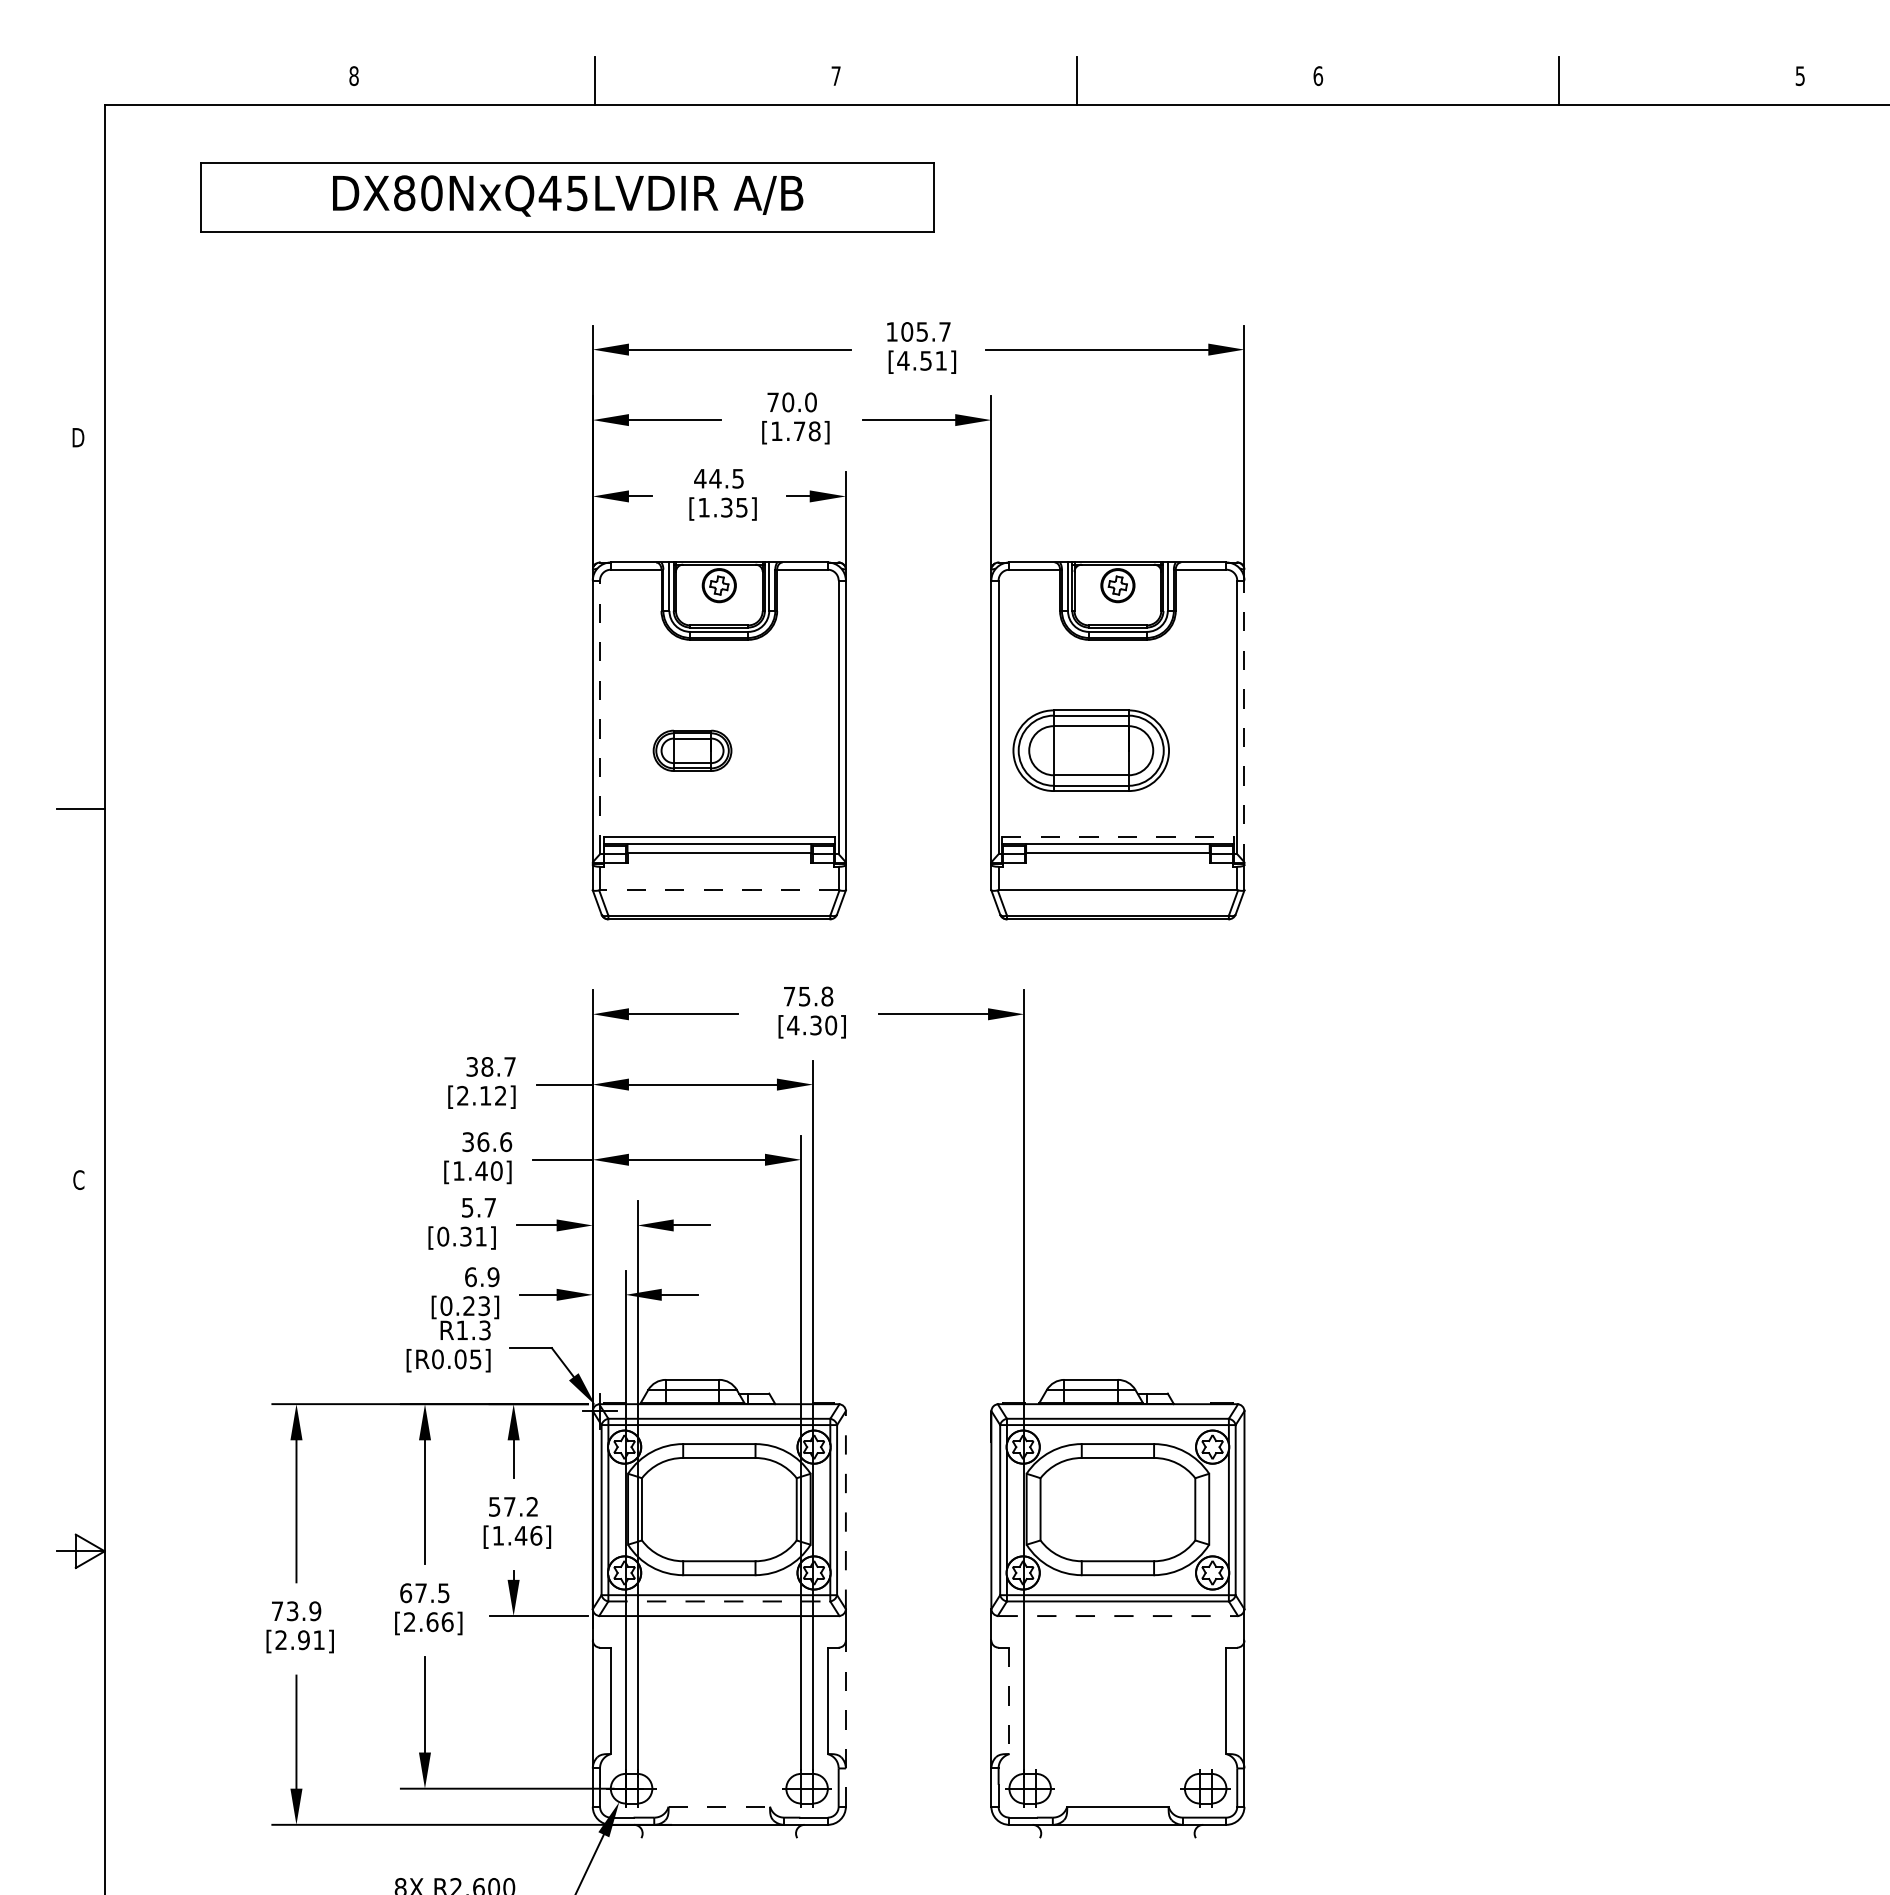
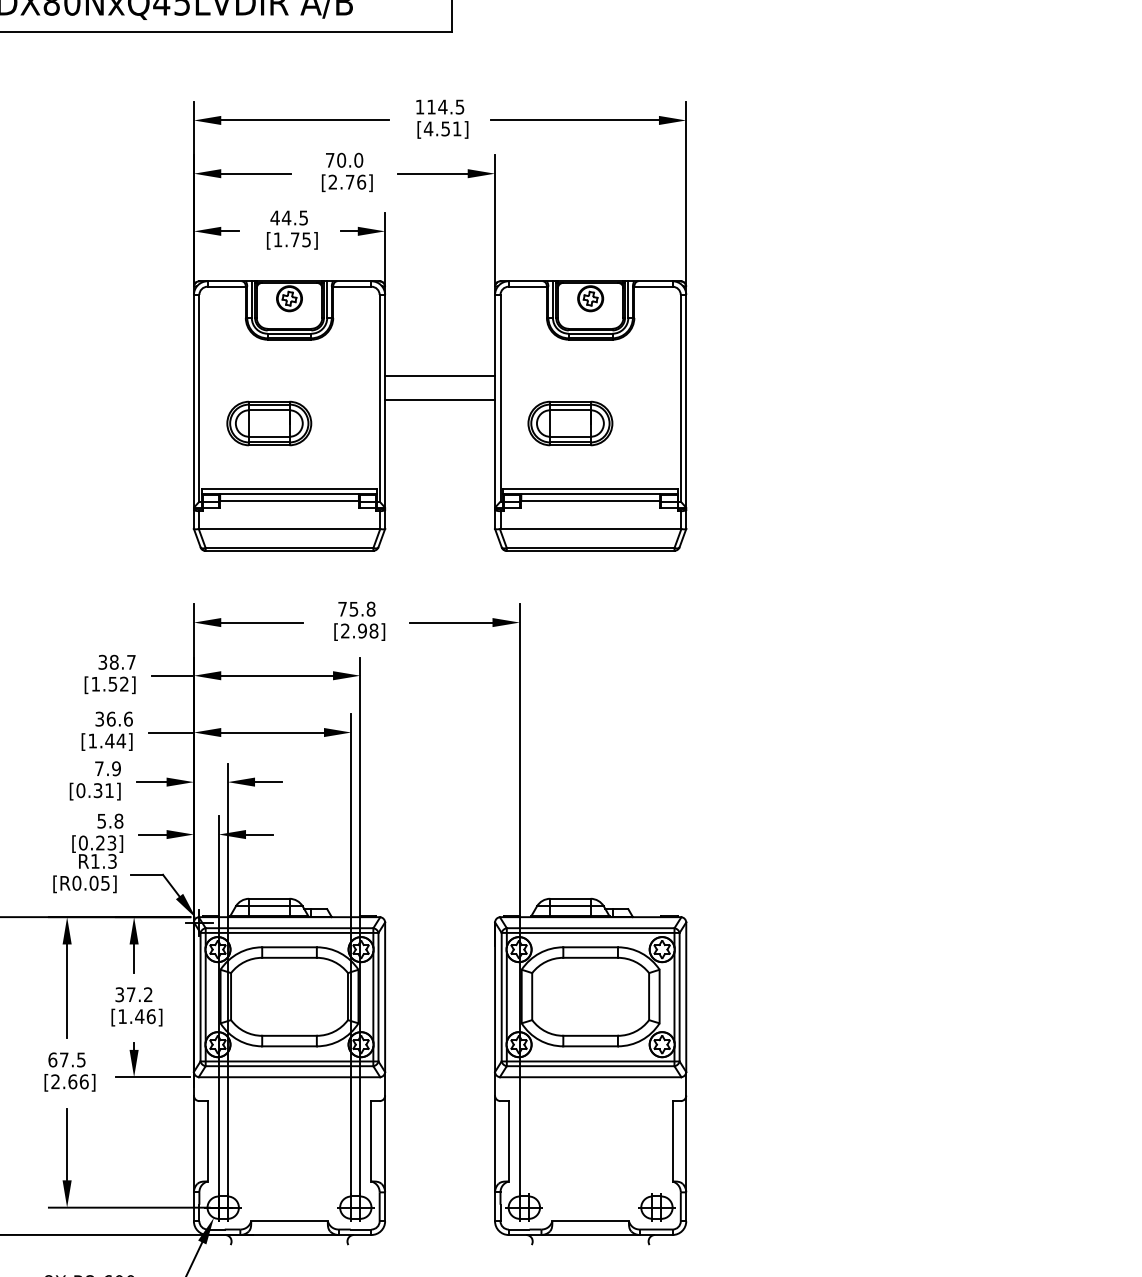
text: (925, 331) -> (445, 106), 105.7 -> 114.5
text: (795, 431) -> (347, 182), [1.78] -> [2.76]
text: (726, 507) -> (294, 239), [1.35] -> [1.75]
line: (918, 687) -> (439, 375), added
line: (600, 717) -> (199, 398), dashed -> solid
line: (918, 719) -> (439, 399), added
line: (1244, 721) -> (686, 401), dashed -> solid
part: (692, 750) -> (269, 423), size x1.43
part: (1090, 750) -> (569, 423), size x0.71
line: (1117, 836) -> (590, 488), dashed -> solid
line: (718, 890) -> (288, 529), dashed -> solid
text: (812, 1025) -> (359, 631), [4.30] -> [2.98]
text: (474, 1095) -> (104, 683), [2.12] -> [1.52]
text: (496, 1170) -> (121, 740), [1.40] -> [1.44]
text: (479, 1207) -> (108, 768), 5.7 -> 7.9
text: (482, 1277) -> (110, 821), 6.9 -> 5.8
text: (494, 1506) -> (119, 994), 57.2 -> 37.2
line: (845, 1510) -> (384, 997), dashed -> solid
line: (719, 1601) -> (289, 1066), dashed -> solid
line: (1118, 1616) -> (591, 1077), dashed -> solid
line: (1009, 1701) -> (508, 1141), dashed -> solid
line: (845, 1723) -> (384, 1158), dashed -> solid
line: (719, 1806) -> (289, 1221), dashed -> solid

